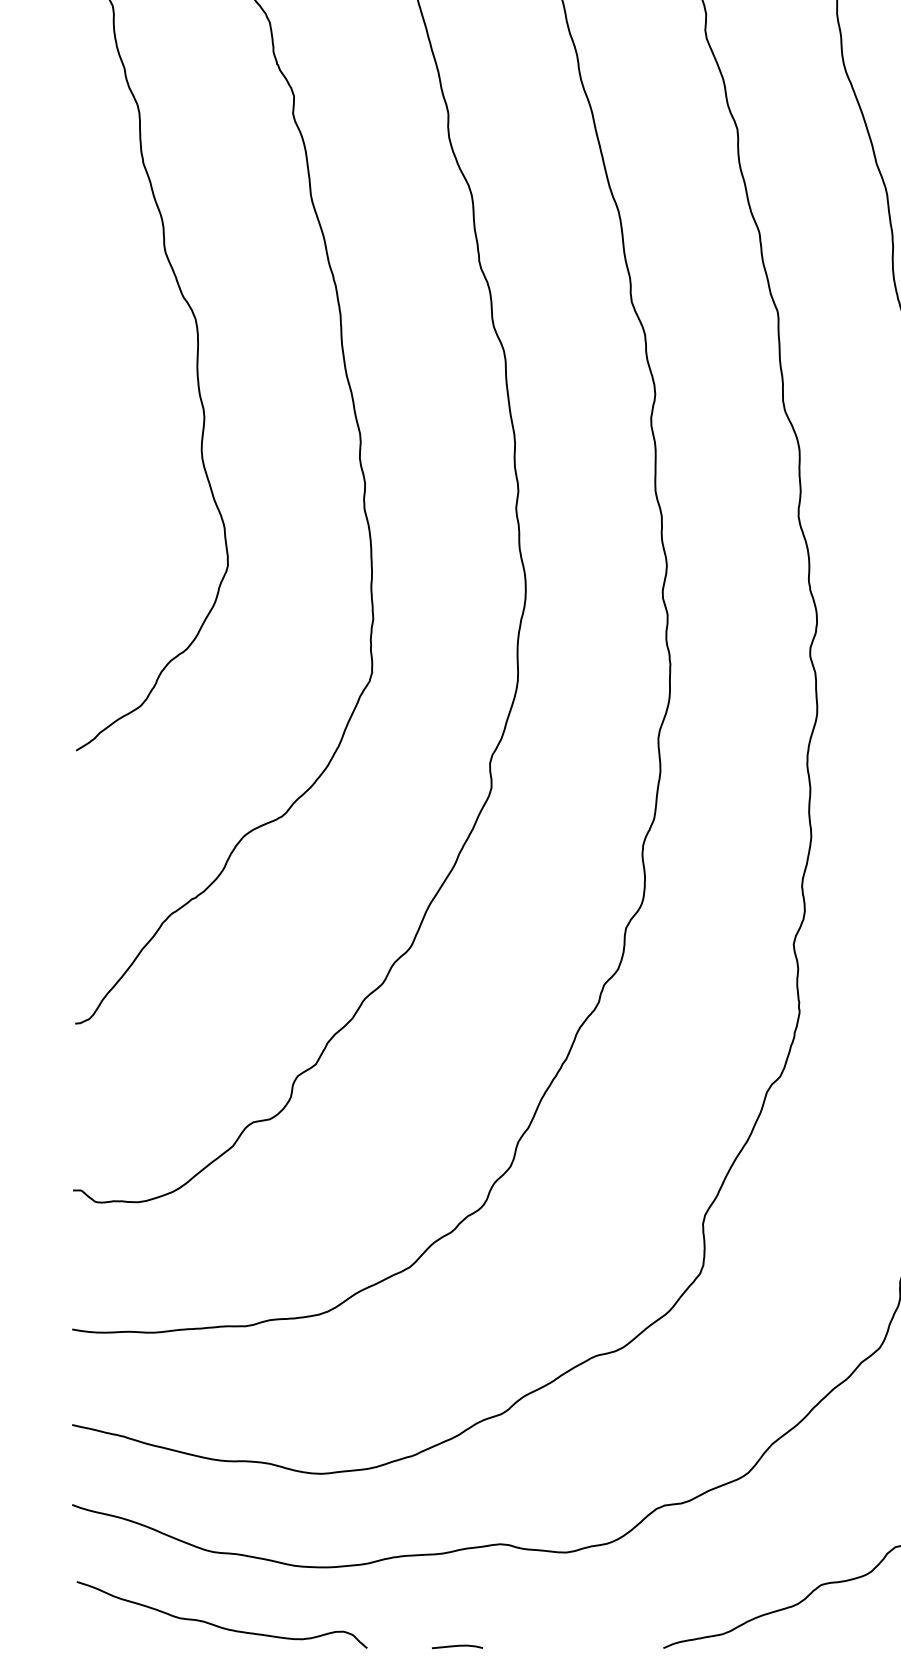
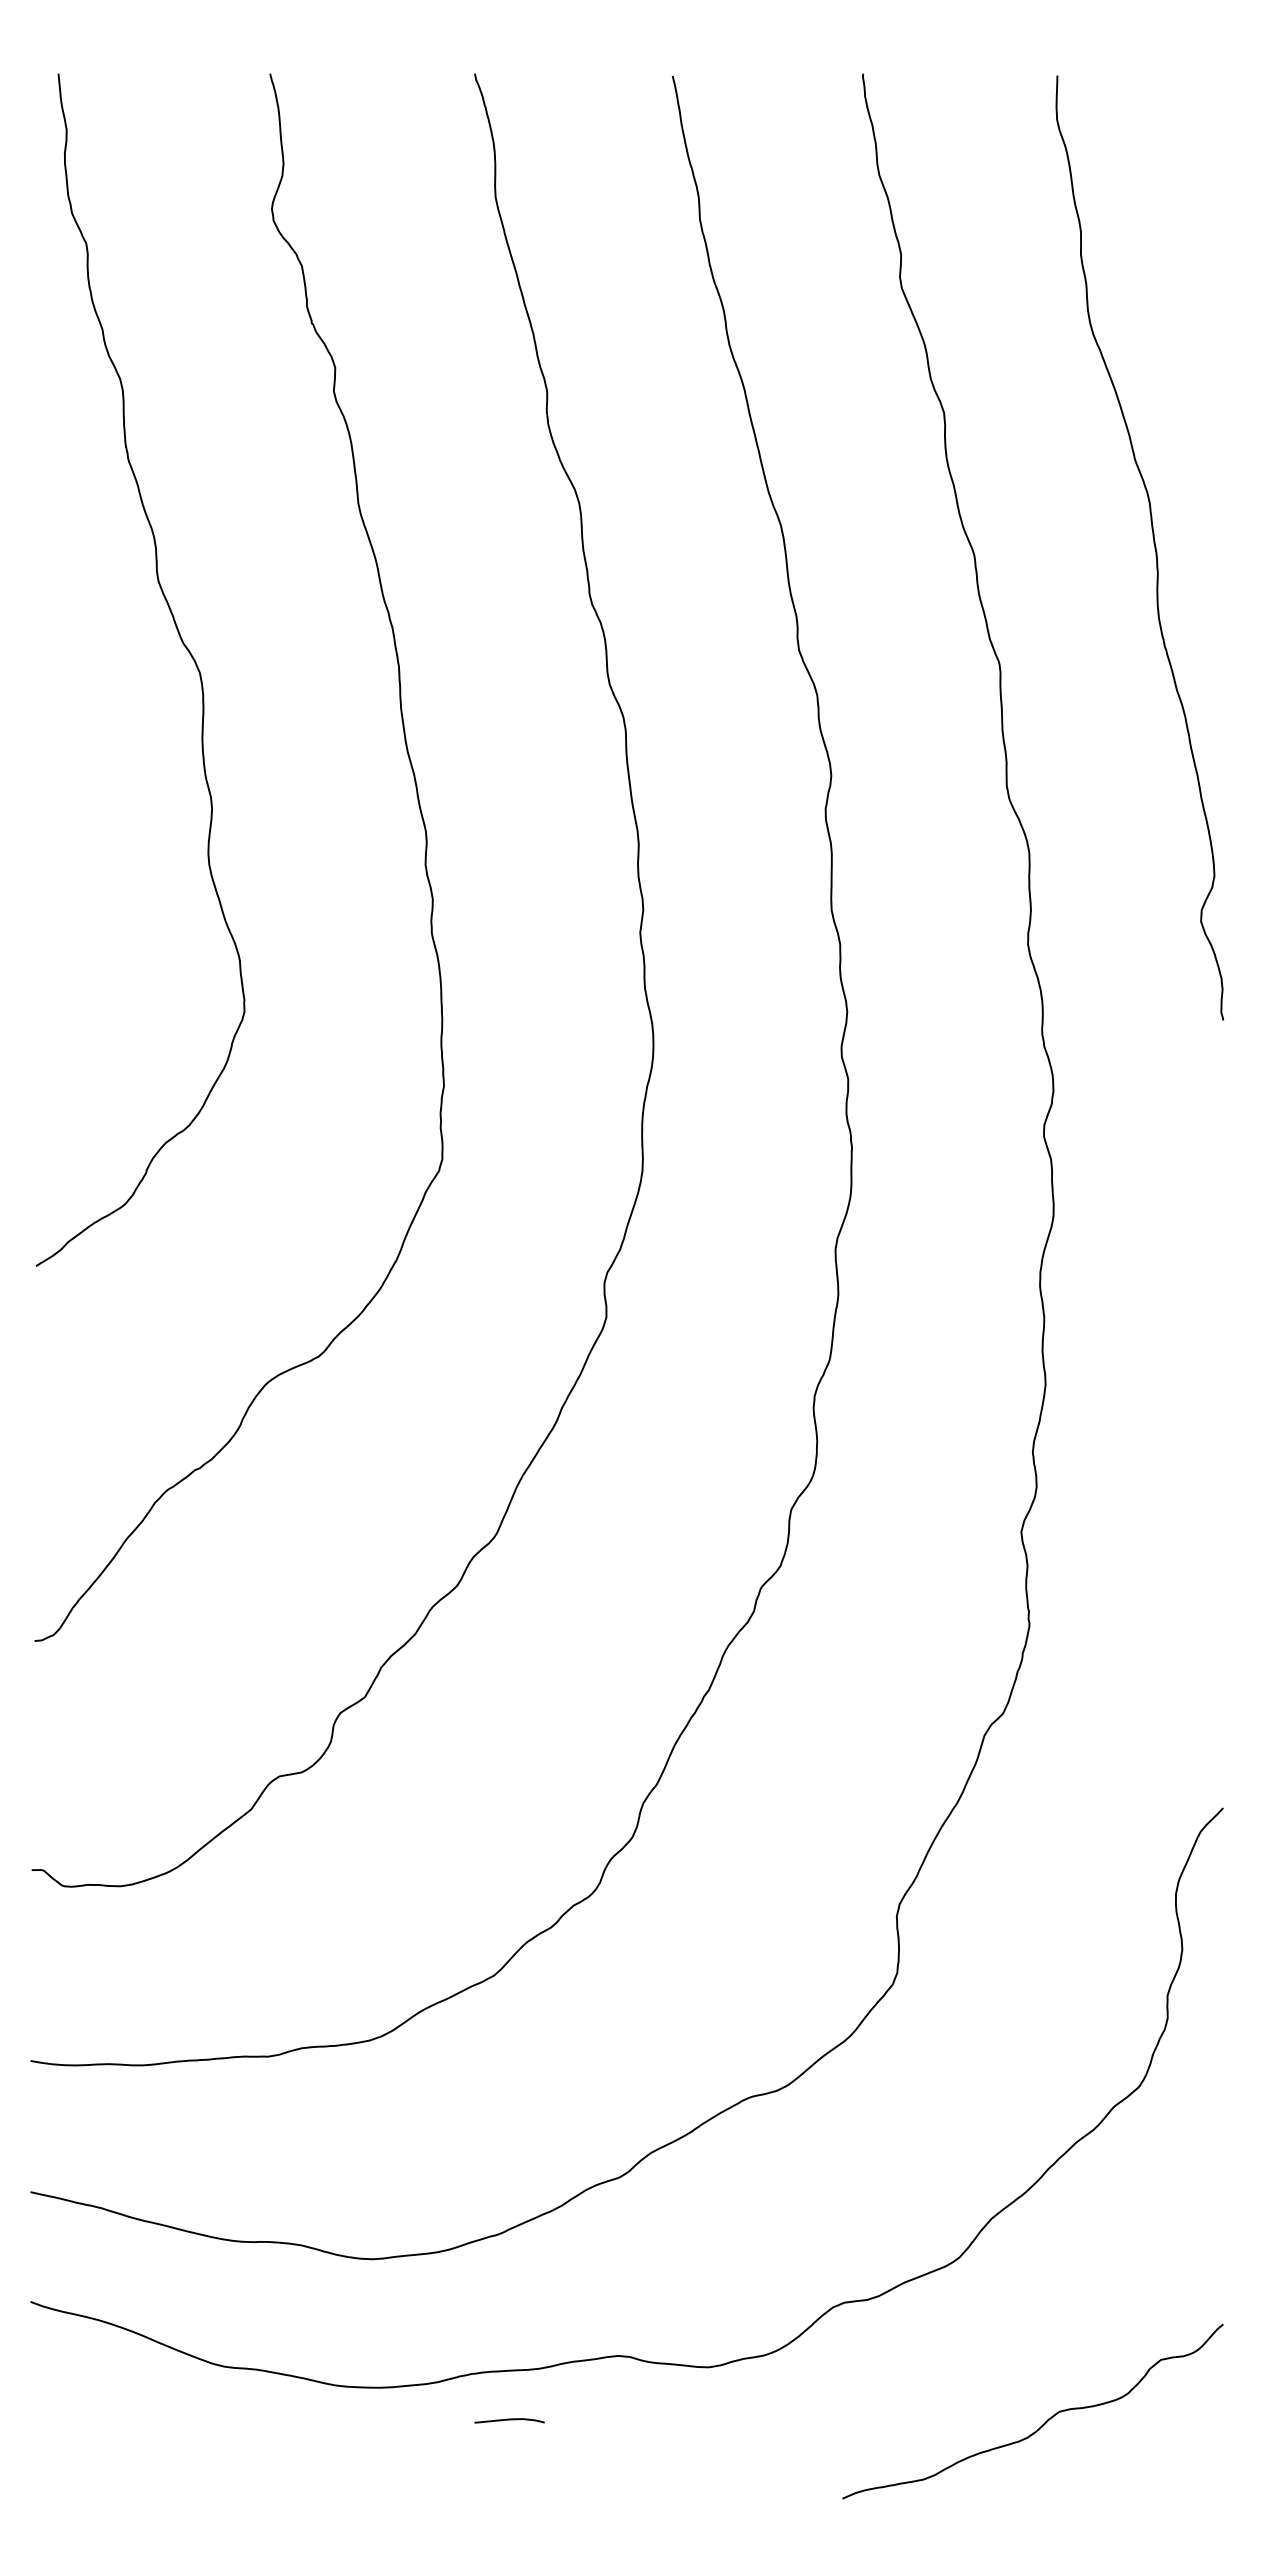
curve: (217, 1625) -> (230, 2467), removed
curve: (457, 1646) -> (509, 2420), moved

